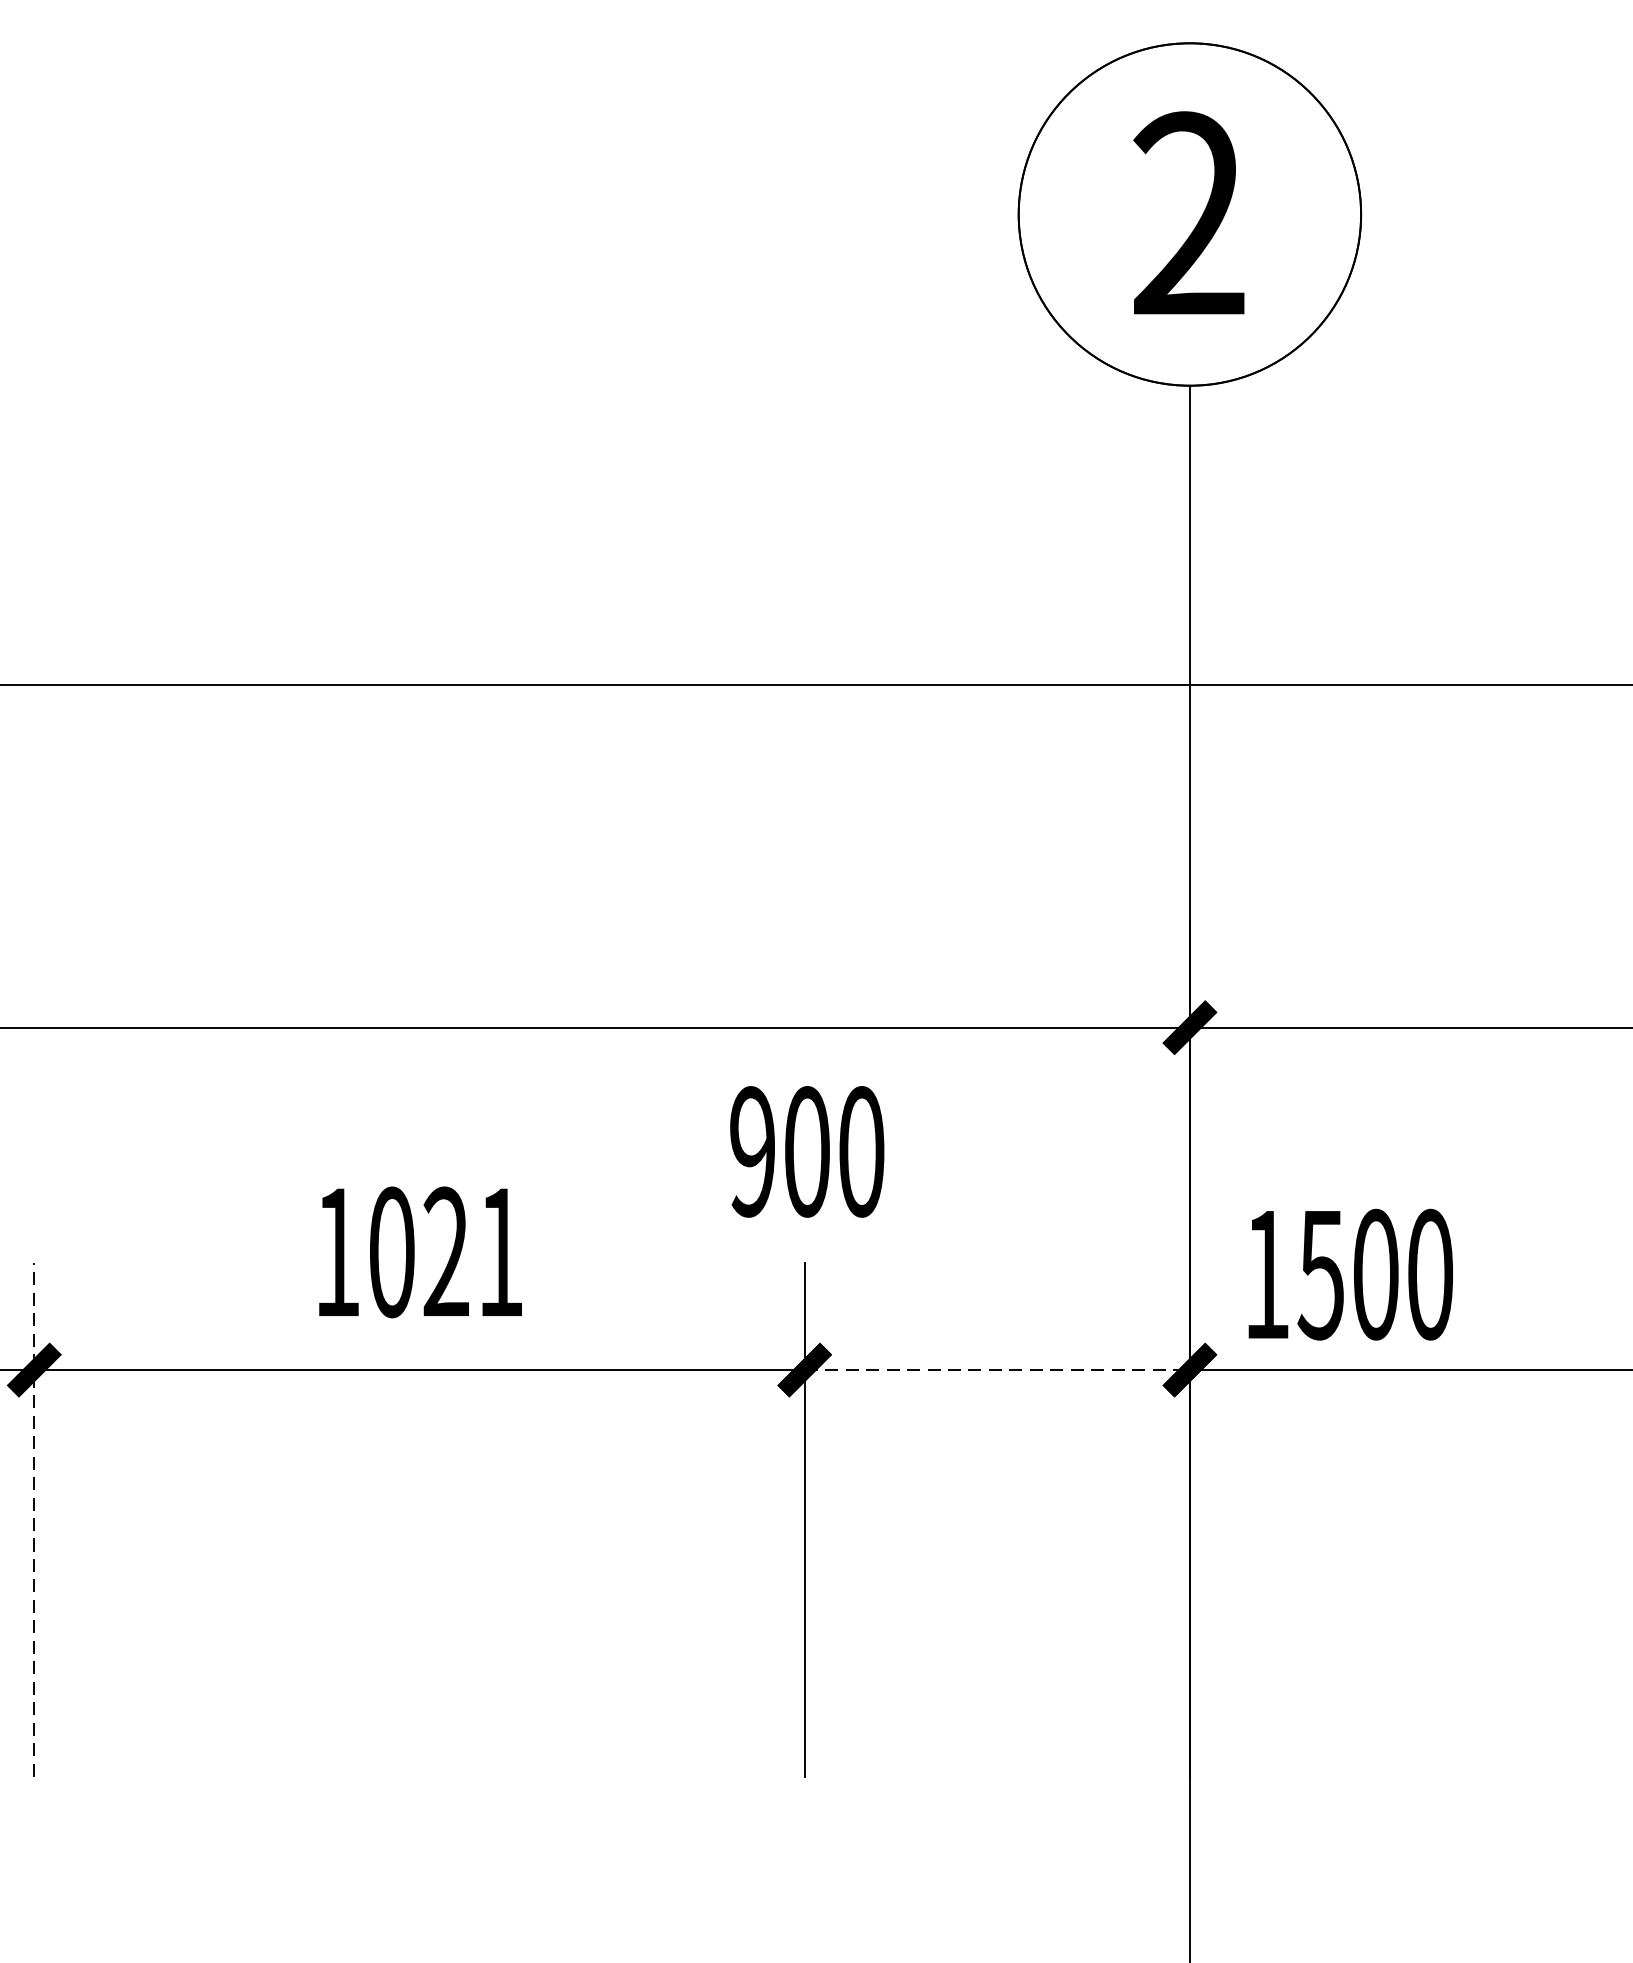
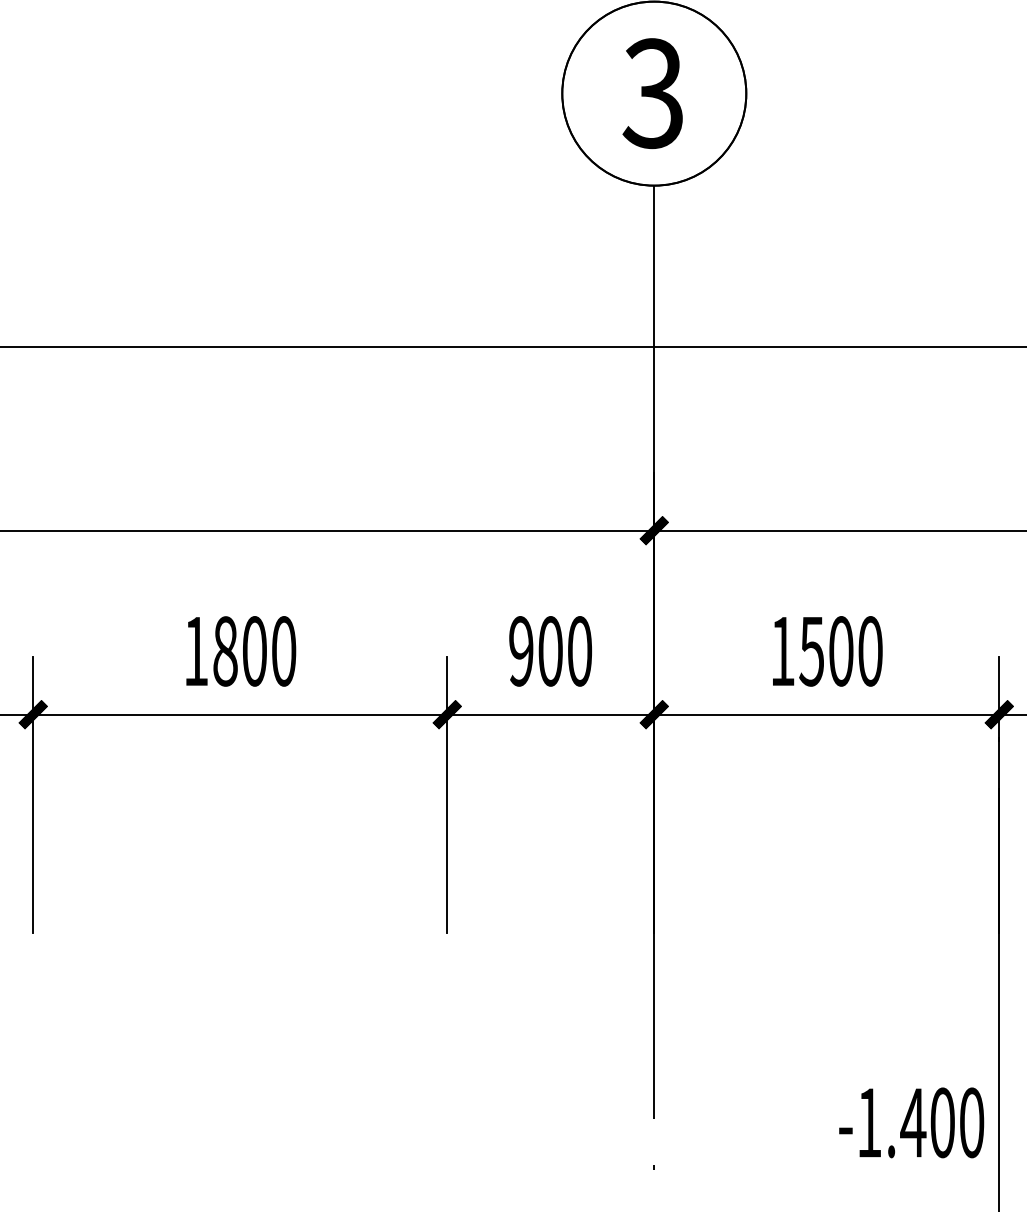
text: (1186, 214) -> (652, 93), 2 -> 3
text: (806, 1152) -> (550, 651), moved
text: (445, 1252) -> (254, 651), 1021 -> 1800
text: (1350, 1274) -> (827, 651), moved
line: (996, 1369) -> (550, 714), dashed -> solid
line: (34, 1520) -> (33, 795), dashed -> solid

